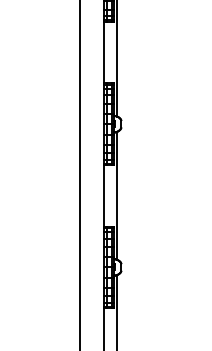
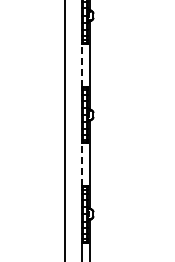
line: (104, 51) -> (81, 64), solid -> dashed
line: (104, 195) -> (81, 164), solid -> dashed

